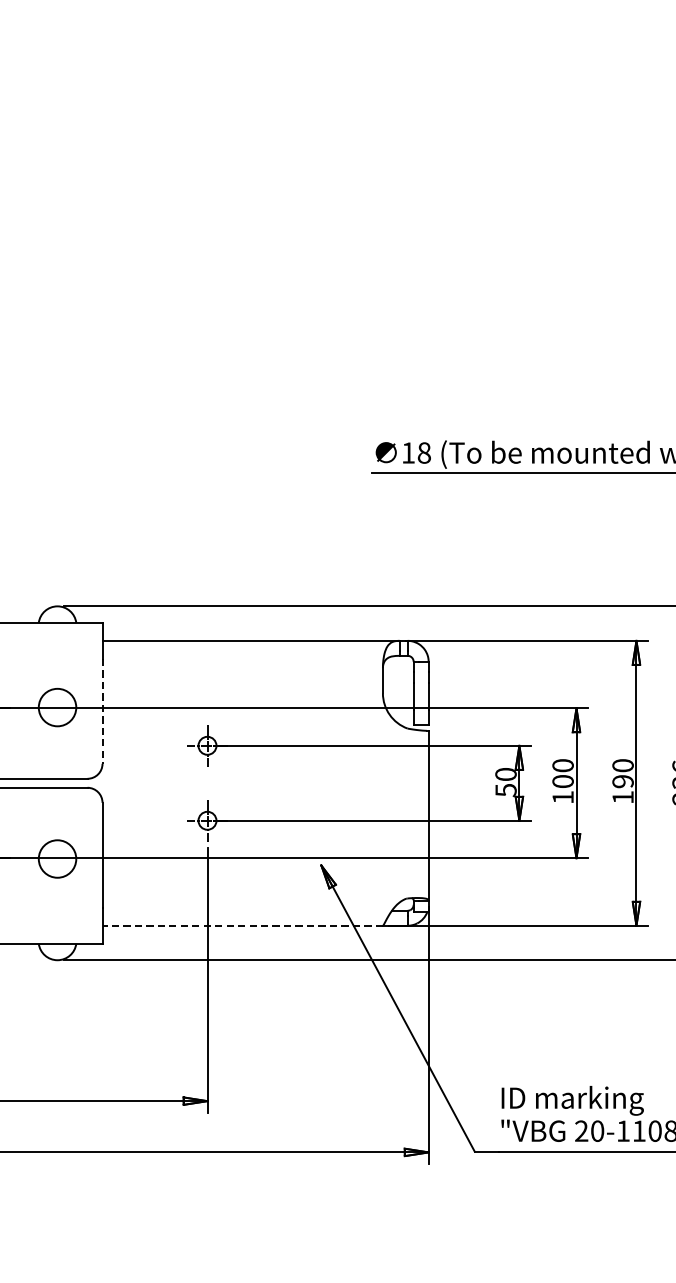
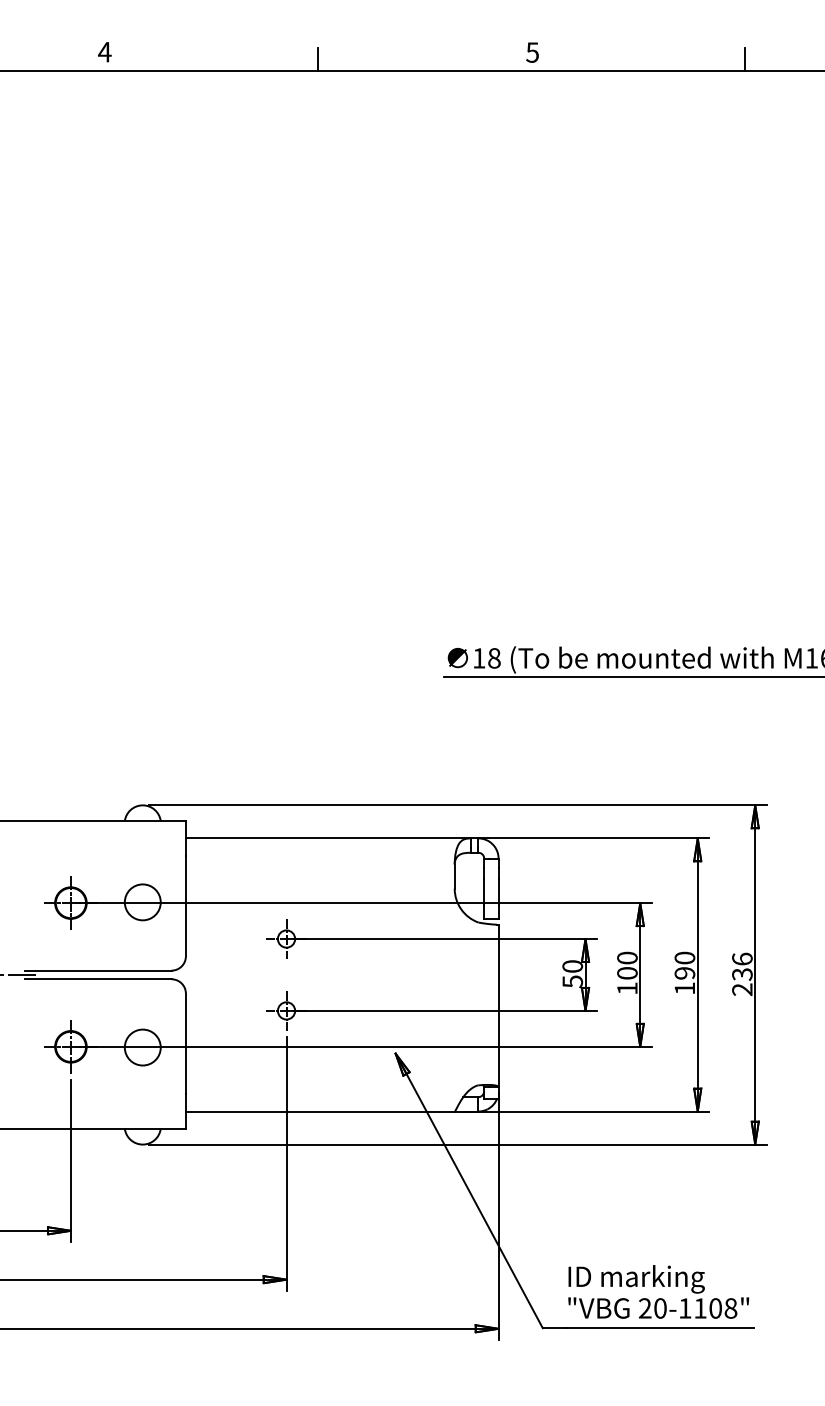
line: (102, 711) -> (185, 906), dashed -> solid
line: (241, 925) -> (319, 1111), dashed -> solid

